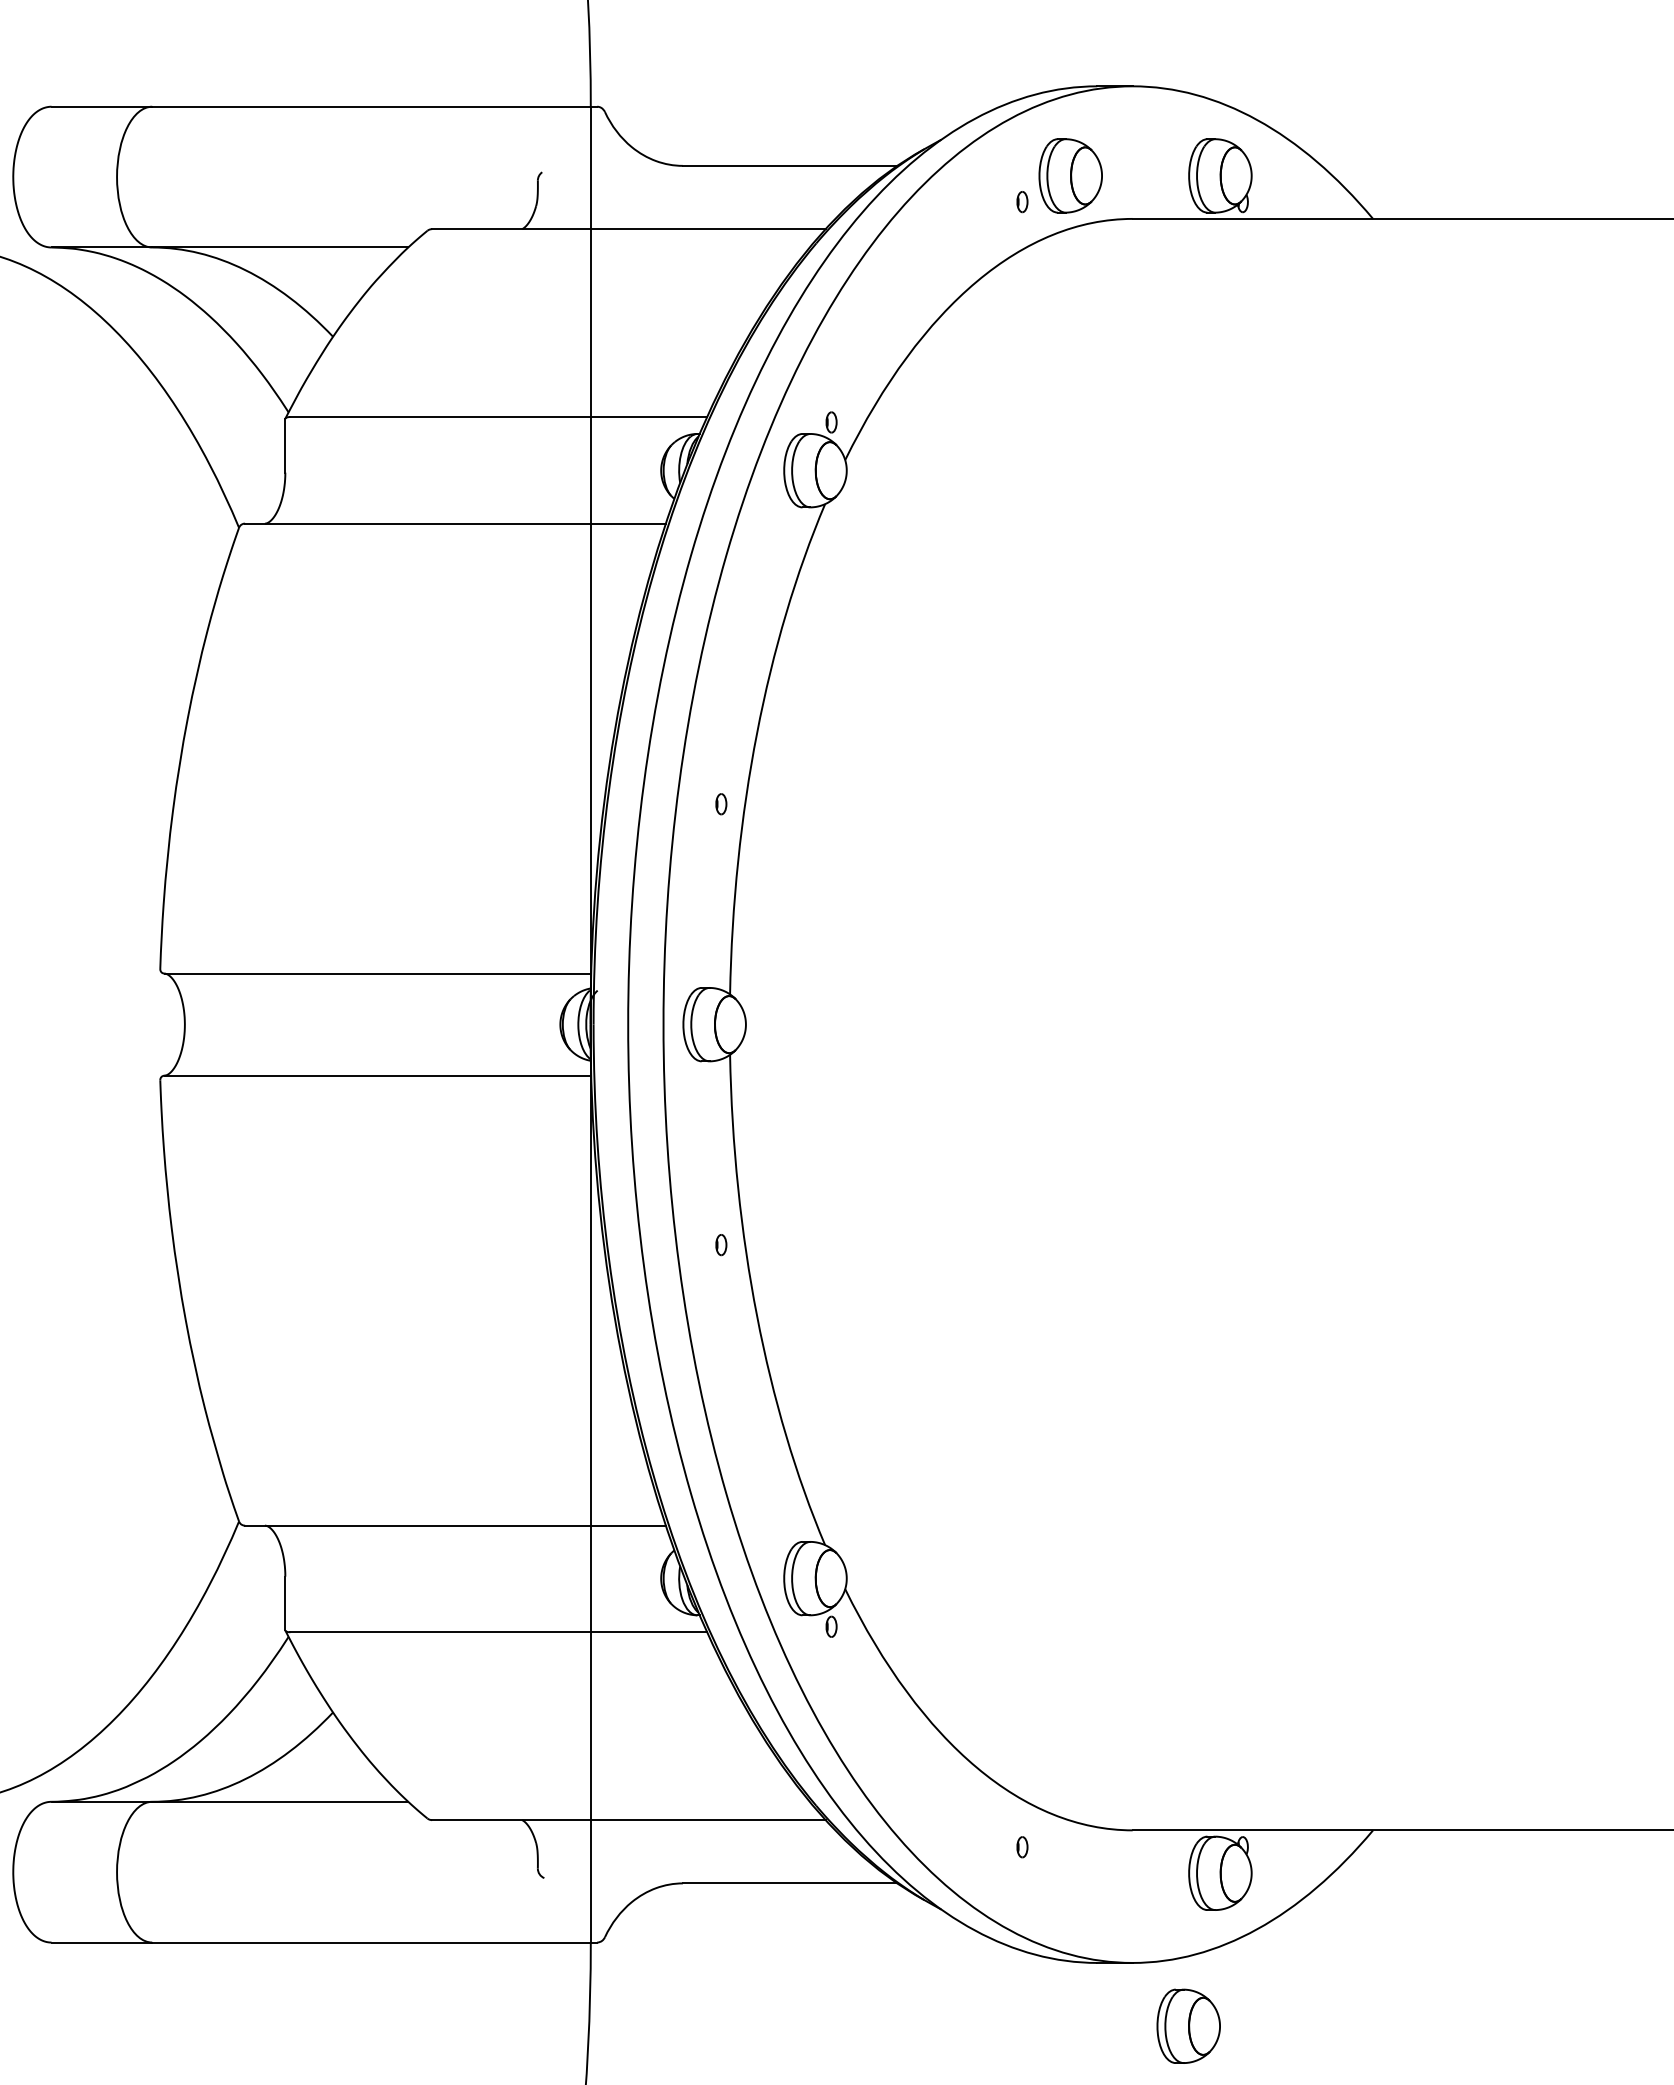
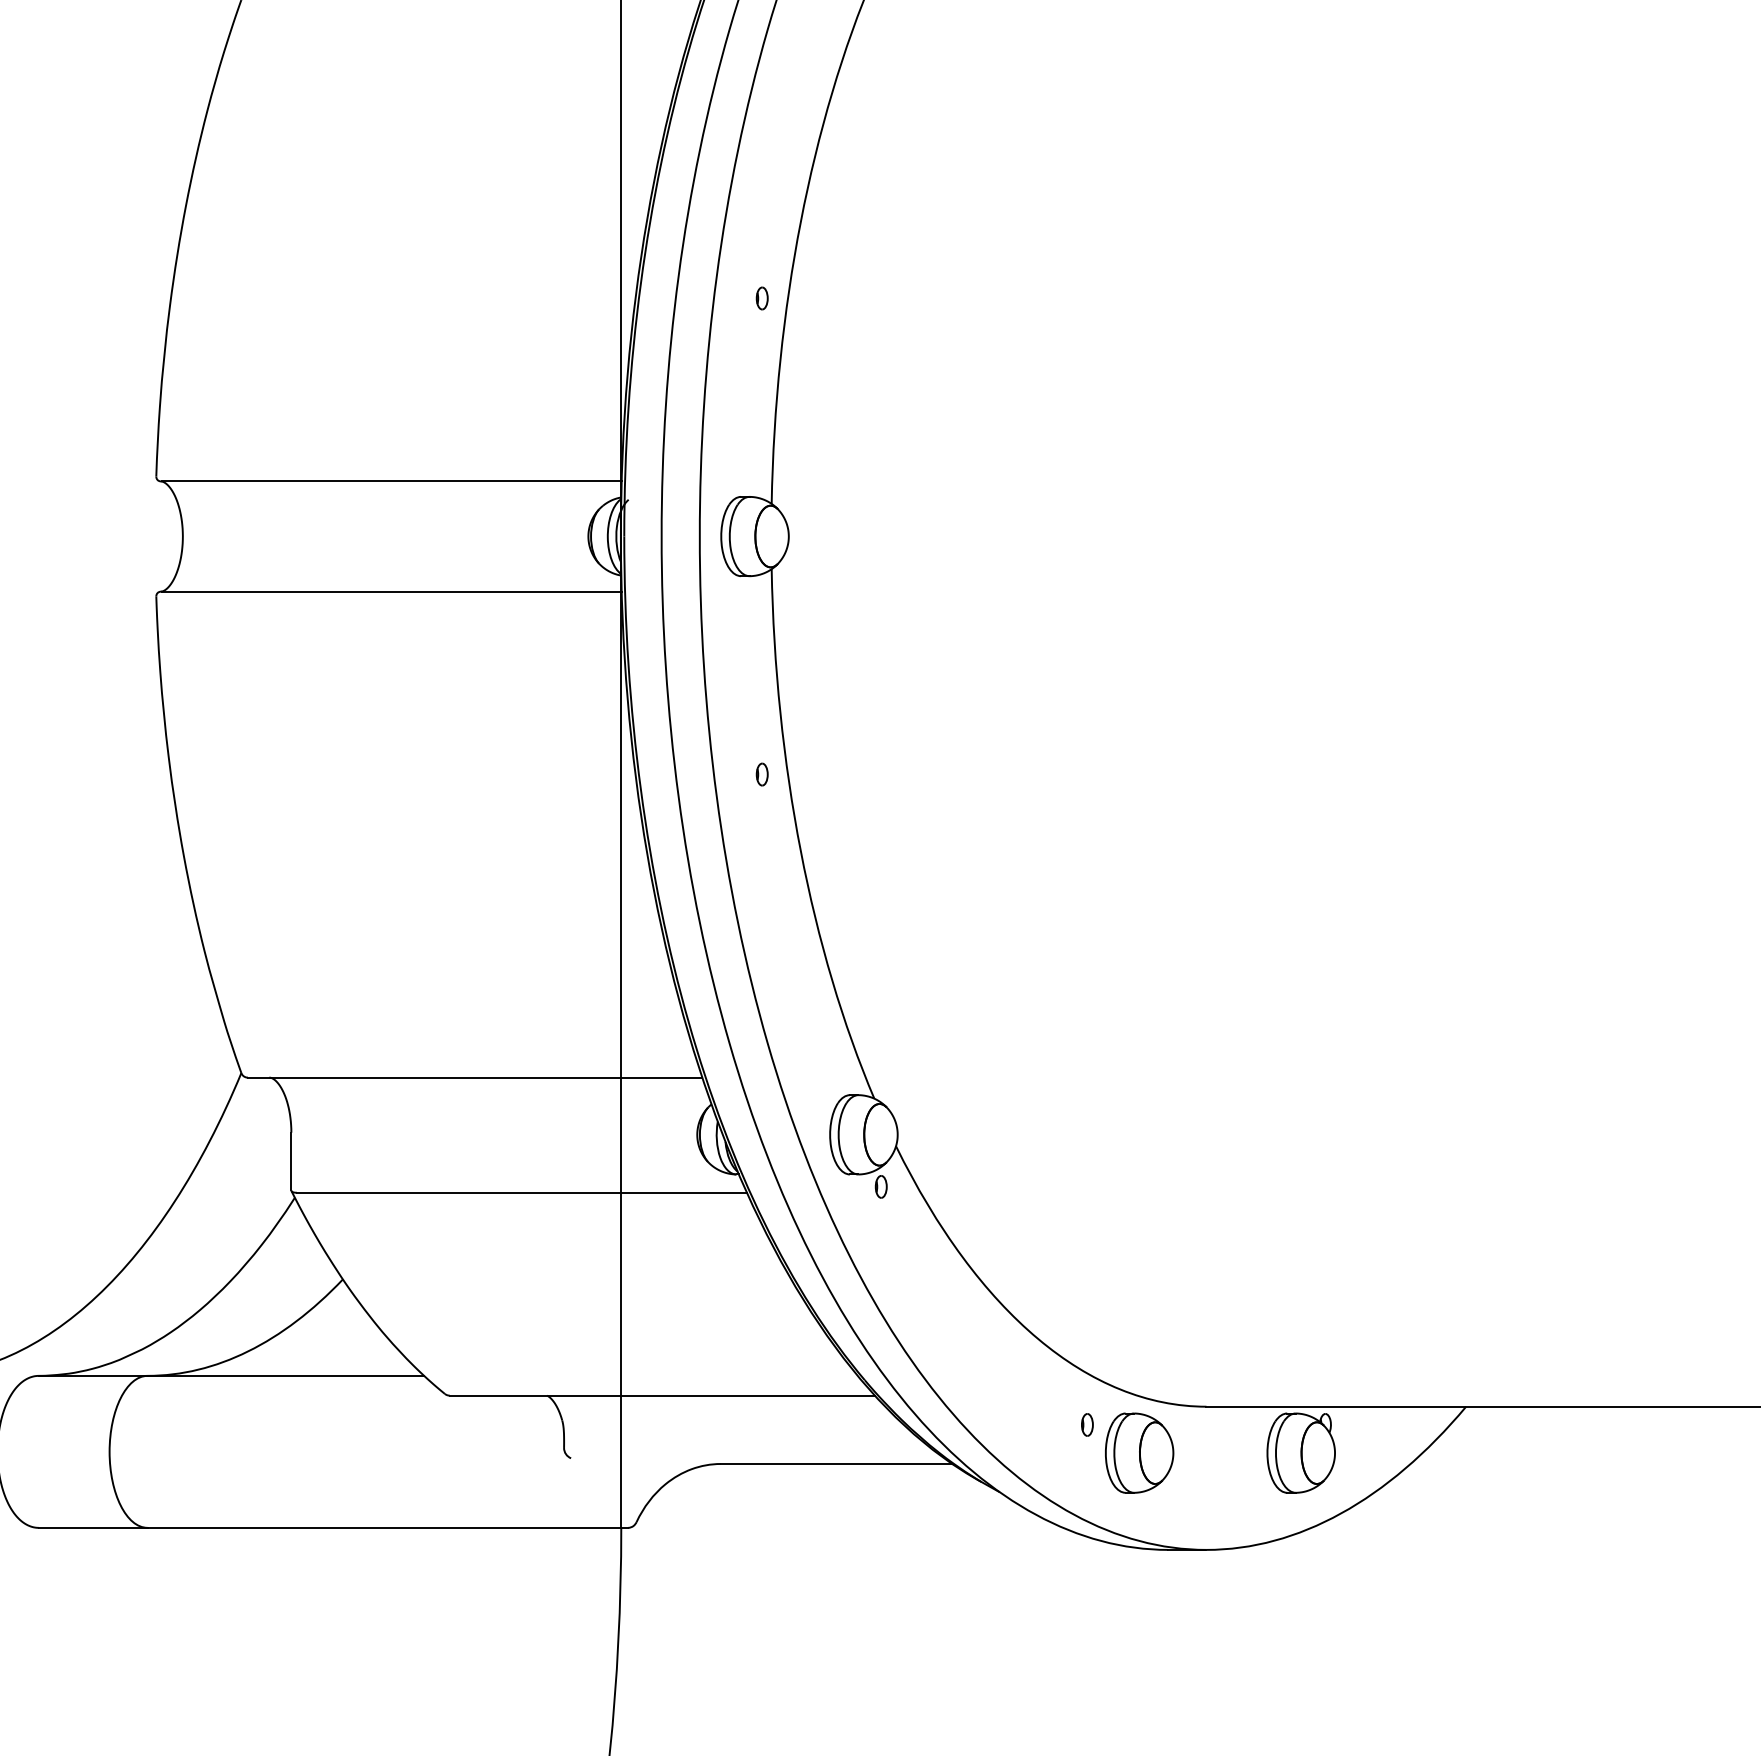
part: (1188, 2025) -> (1139, 1452), moved

